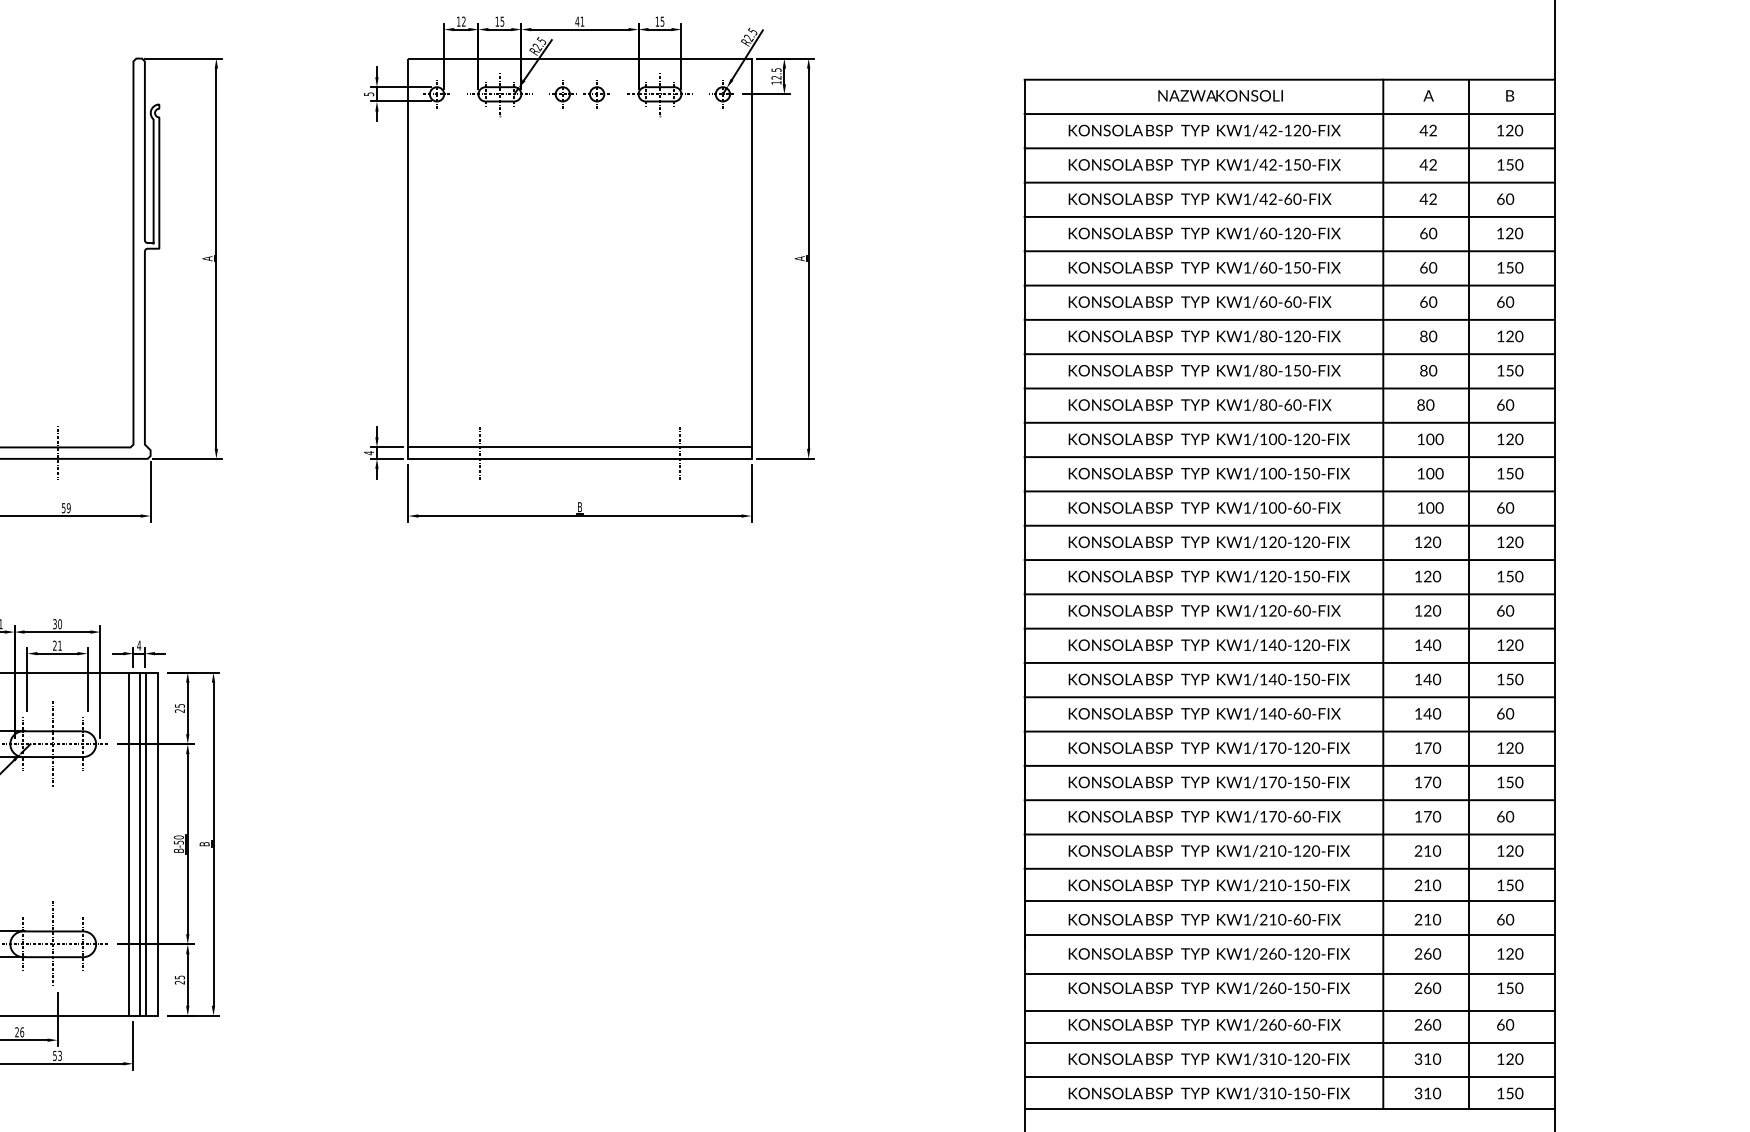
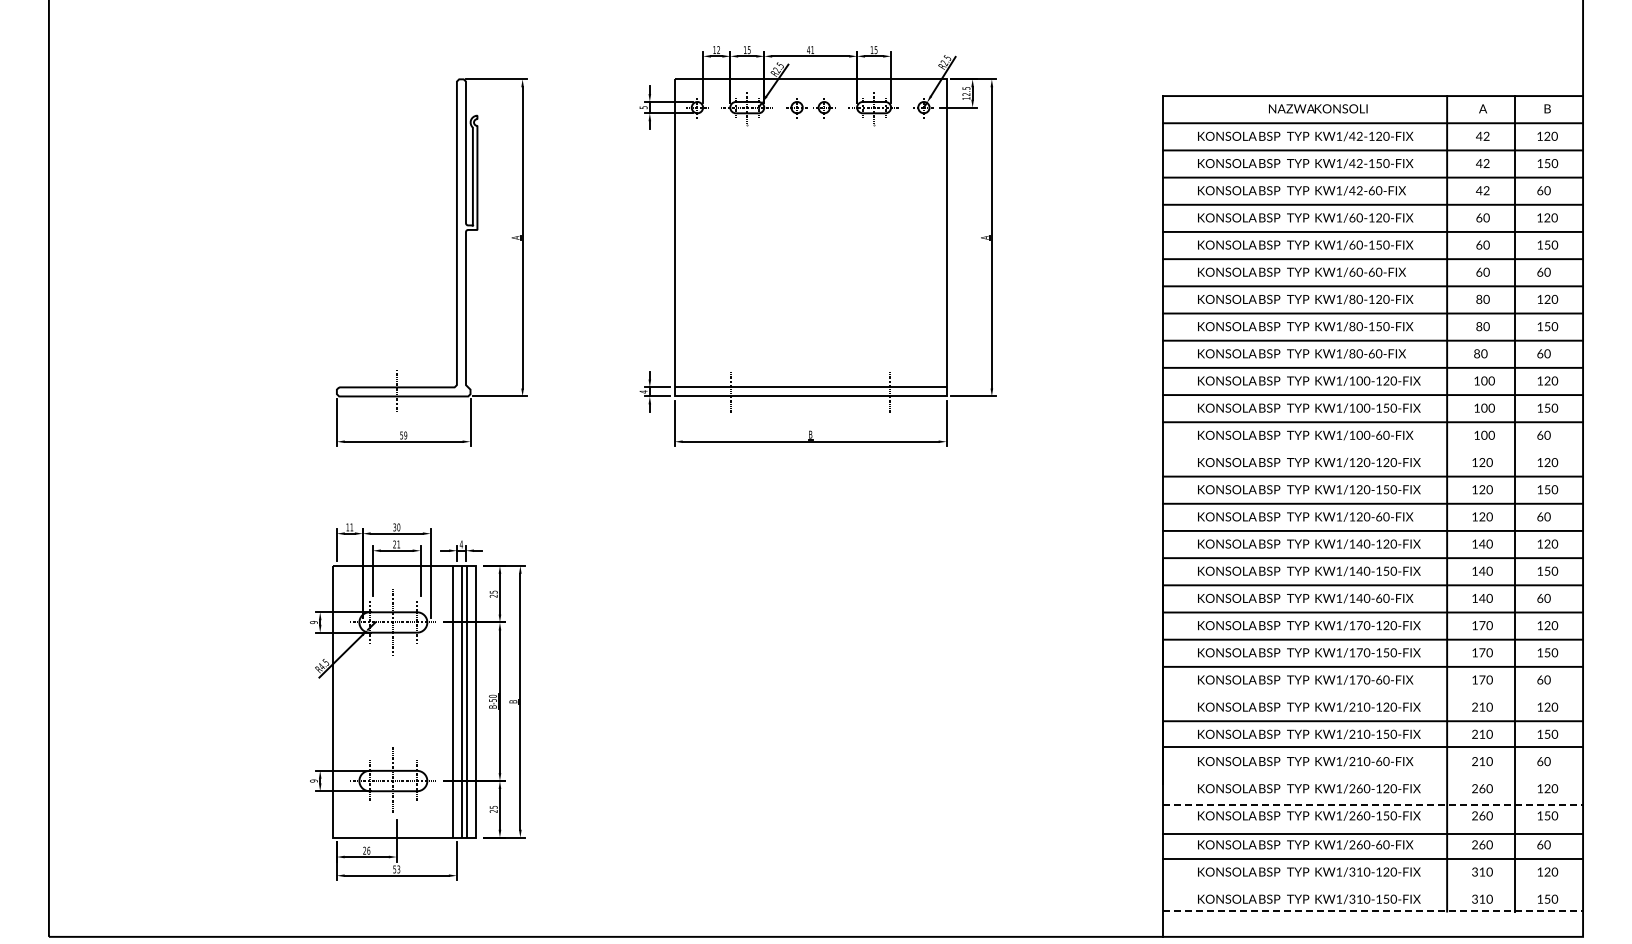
line: (1290, 525) -> (1373, 449), removed
line: (1290, 835) -> (1373, 694), removed
line: (1290, 934) -> (1373, 773), removed
line: (1290, 973) -> (1373, 804), solid -> dashed
line: (1290, 1077) -> (1373, 886), removed
line: (1290, 1108) -> (1373, 911), solid -> dashed

